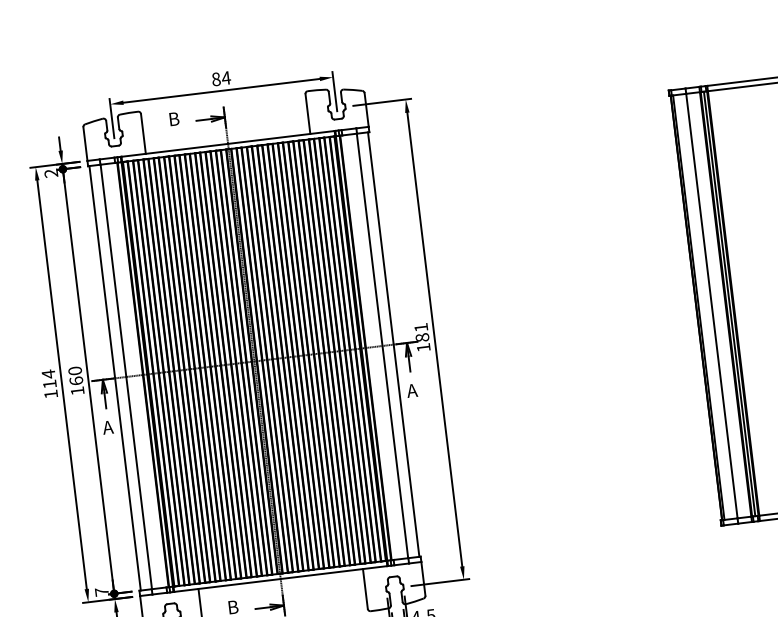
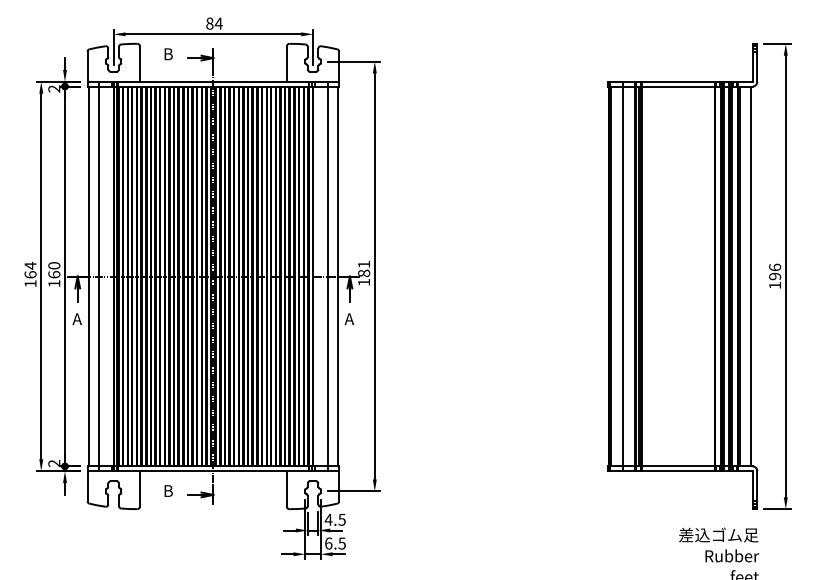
text: (49, 383) -> (30, 274), 114 -> 164
text: (102, 591) -> (54, 463), 7 -> 2

